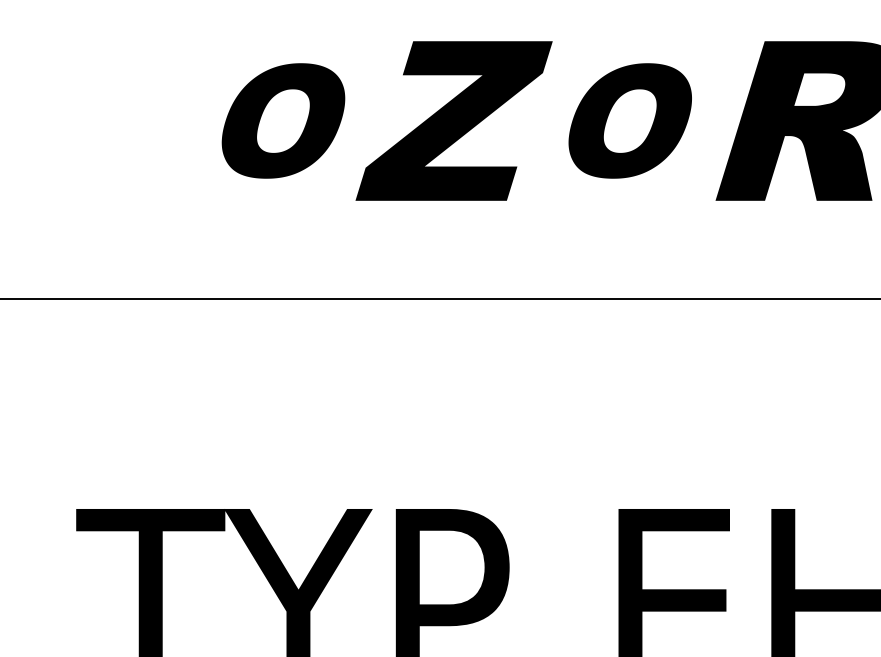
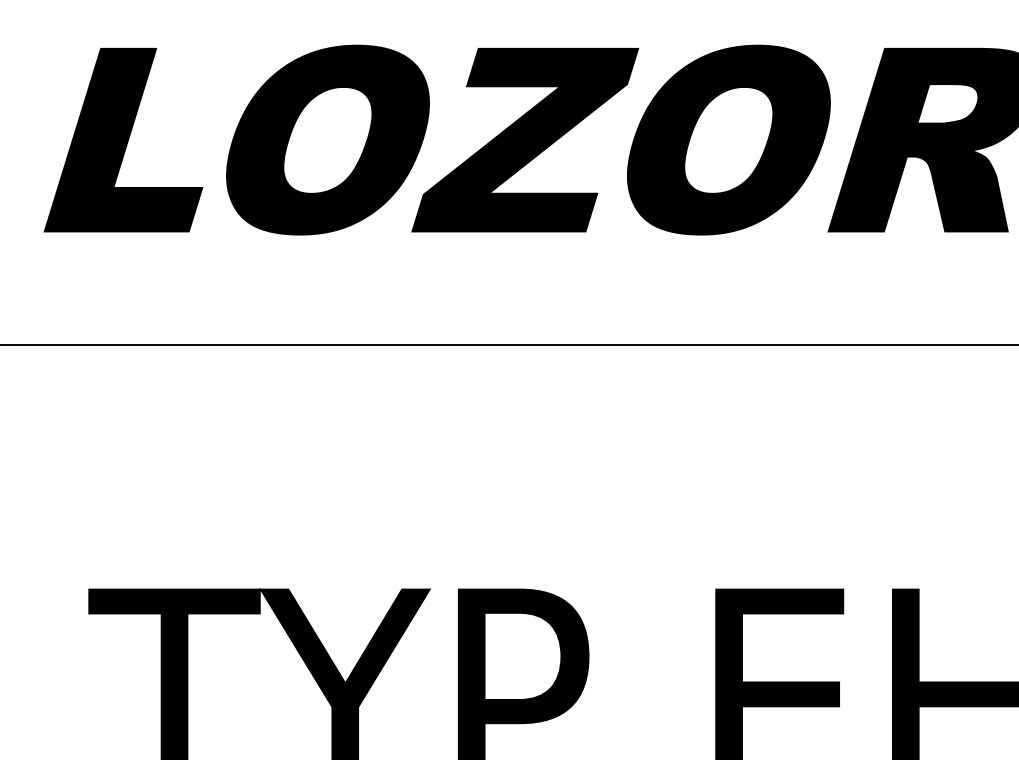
part: (283, 120) -> (327, 139), size x1.43
part: (629, 120) -> (728, 139), size x1.43
part: (106, 121) -> (123, 140), added

